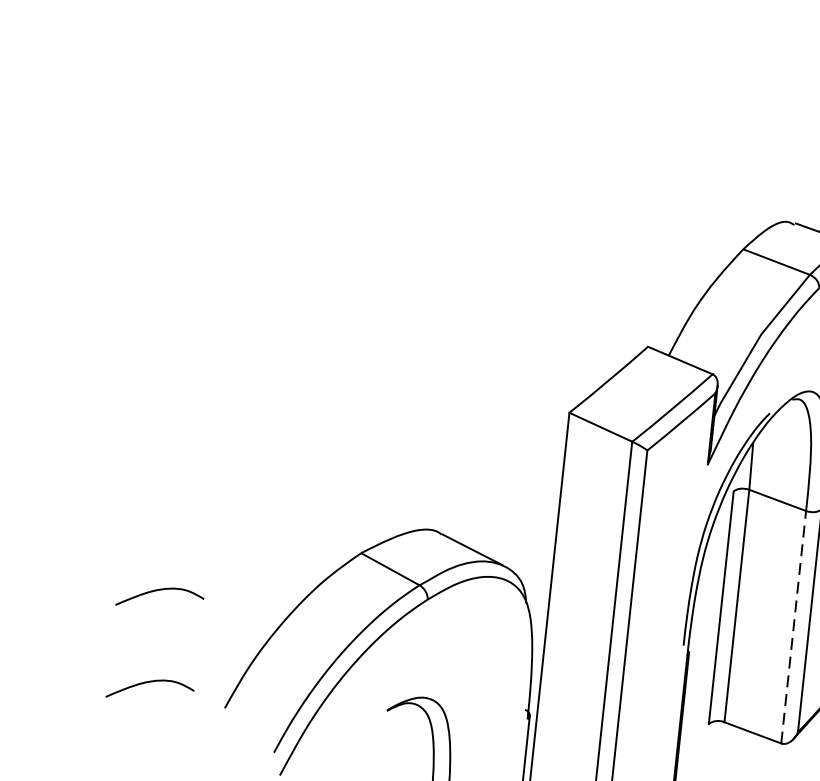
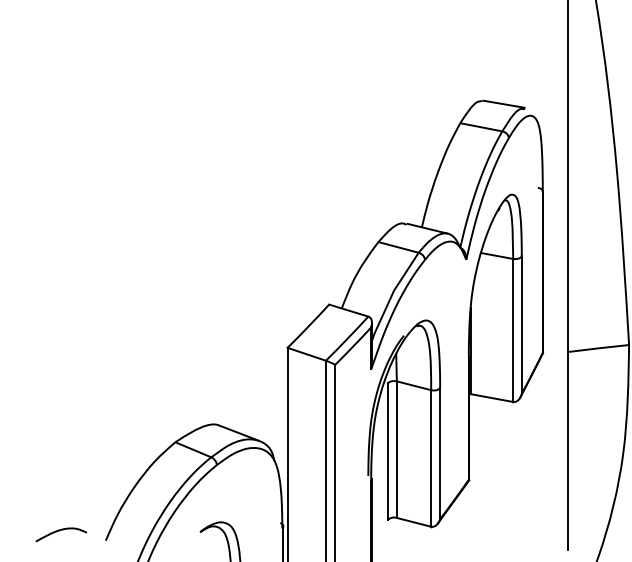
curve: (157, 592) -> (59, 477), removed
line: (794, 625) -> (431, 457), dashed -> solid

